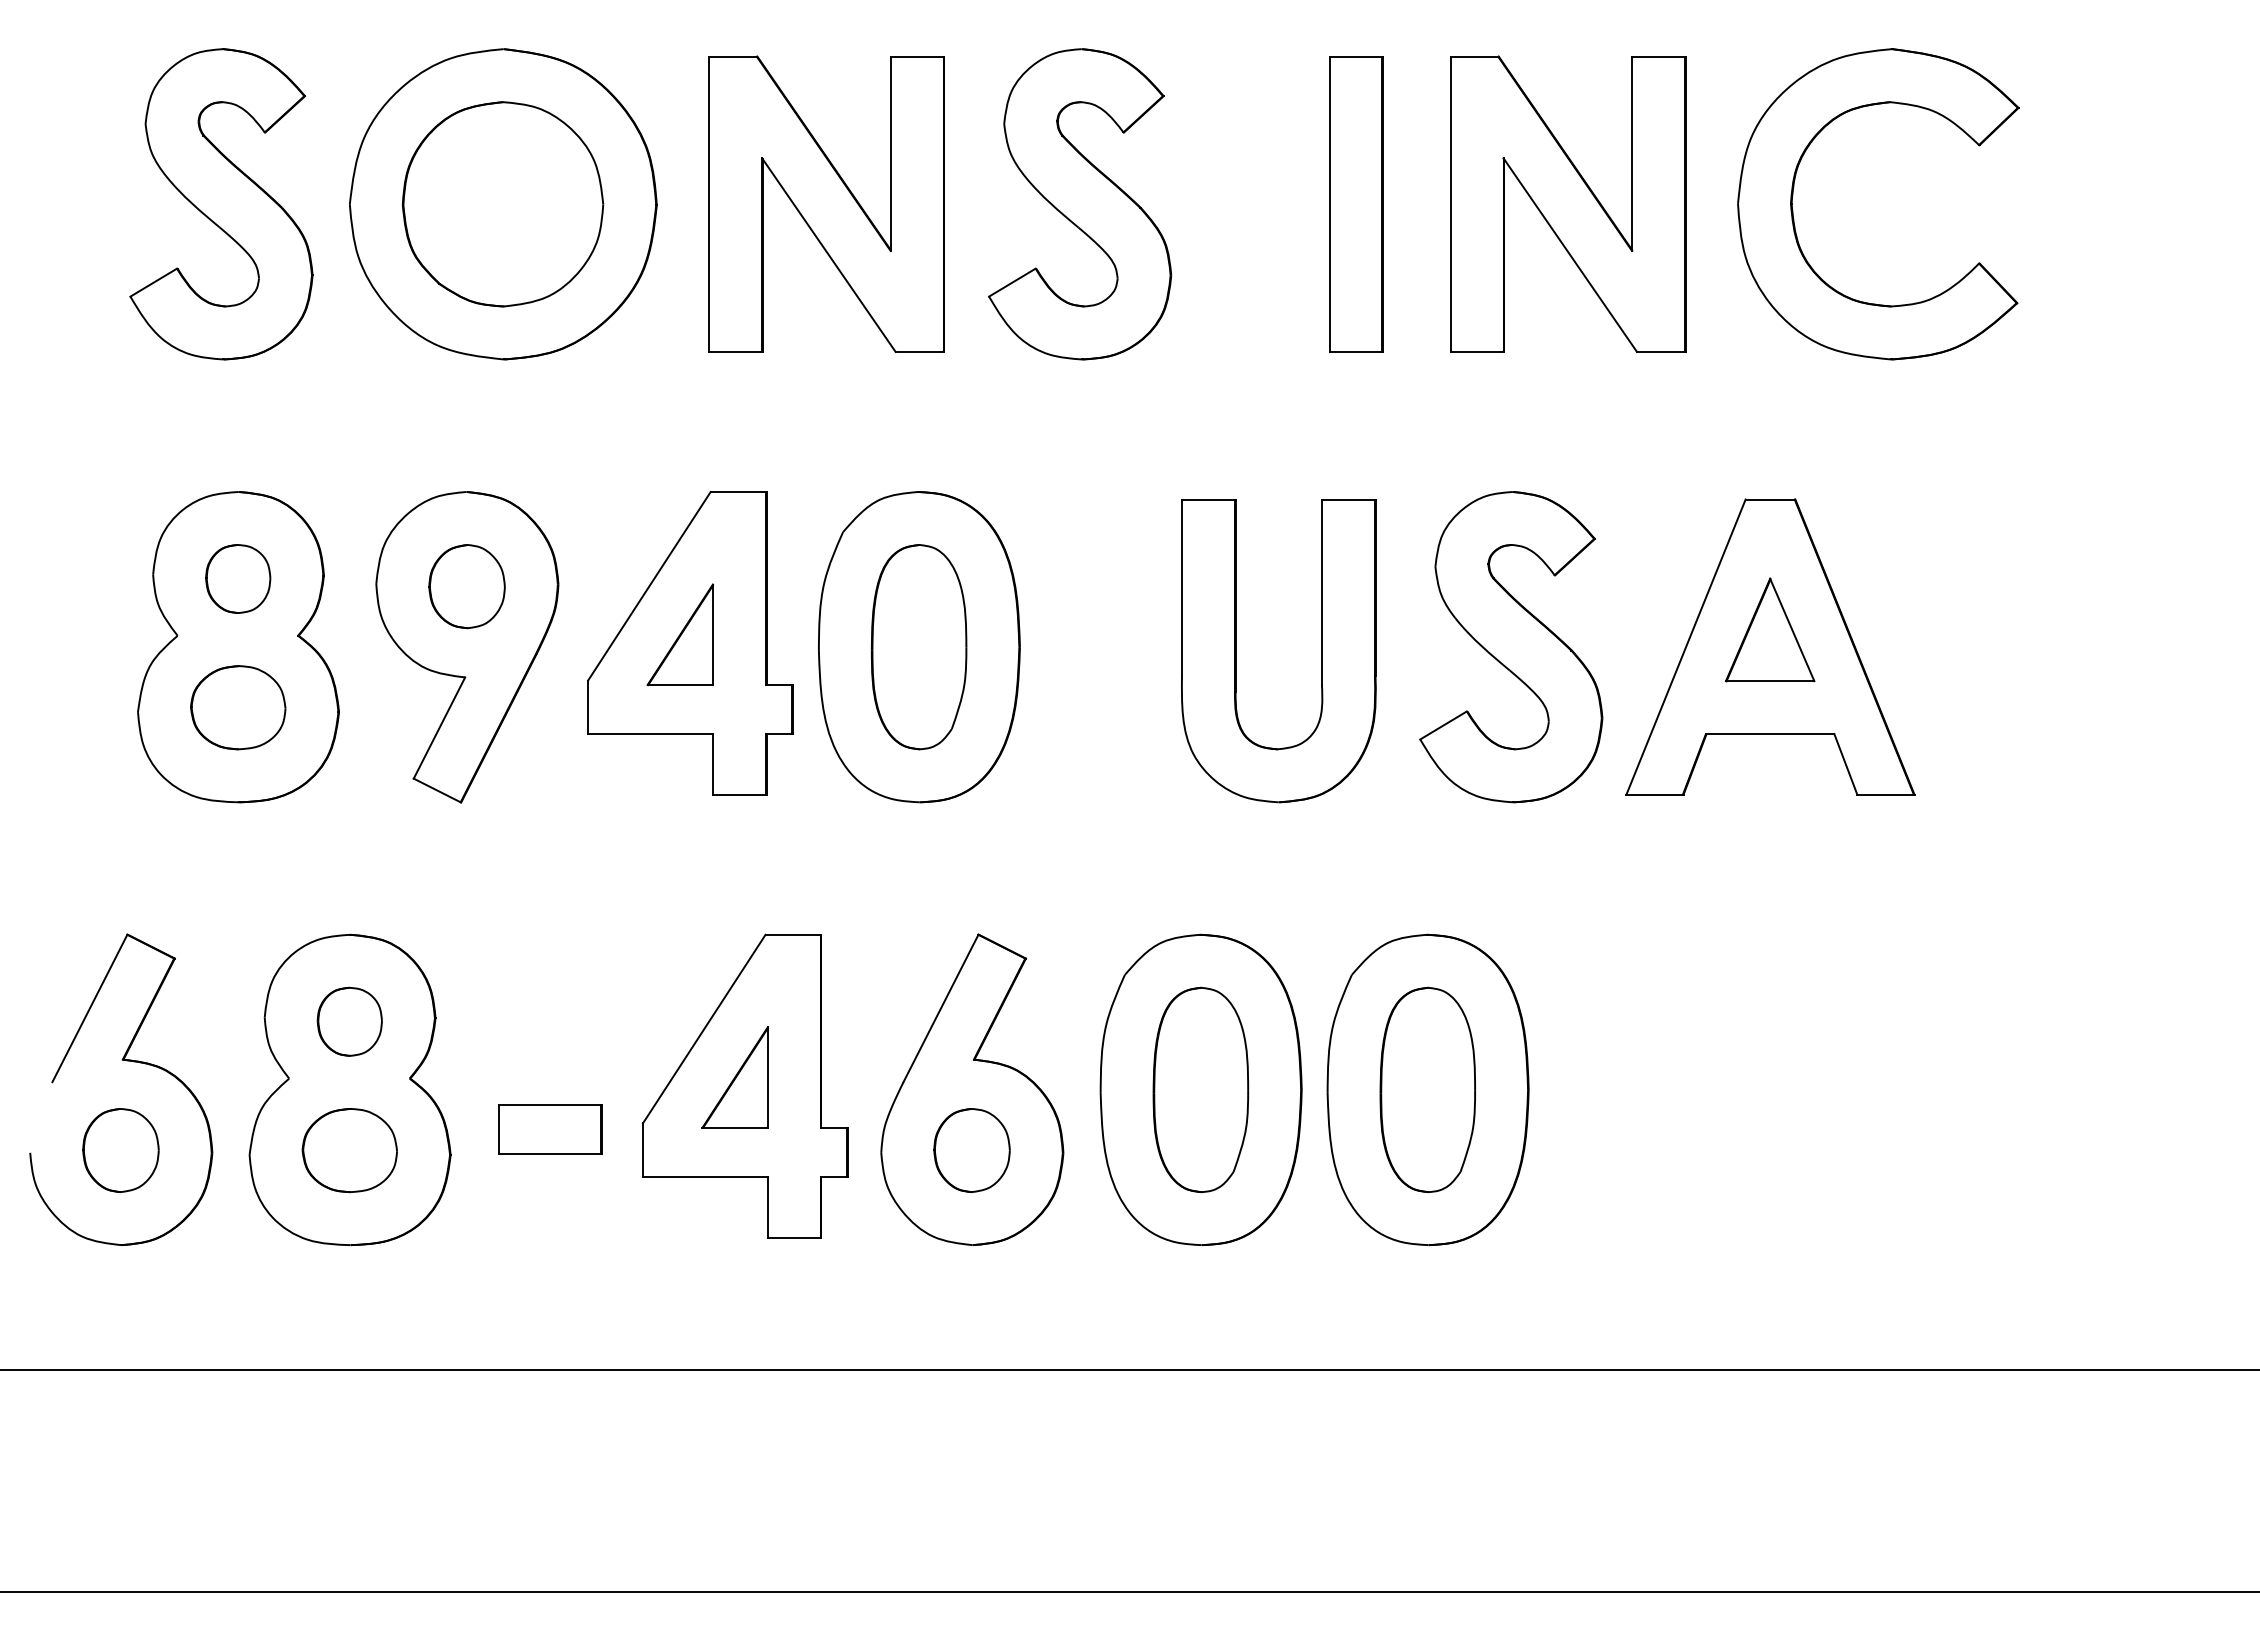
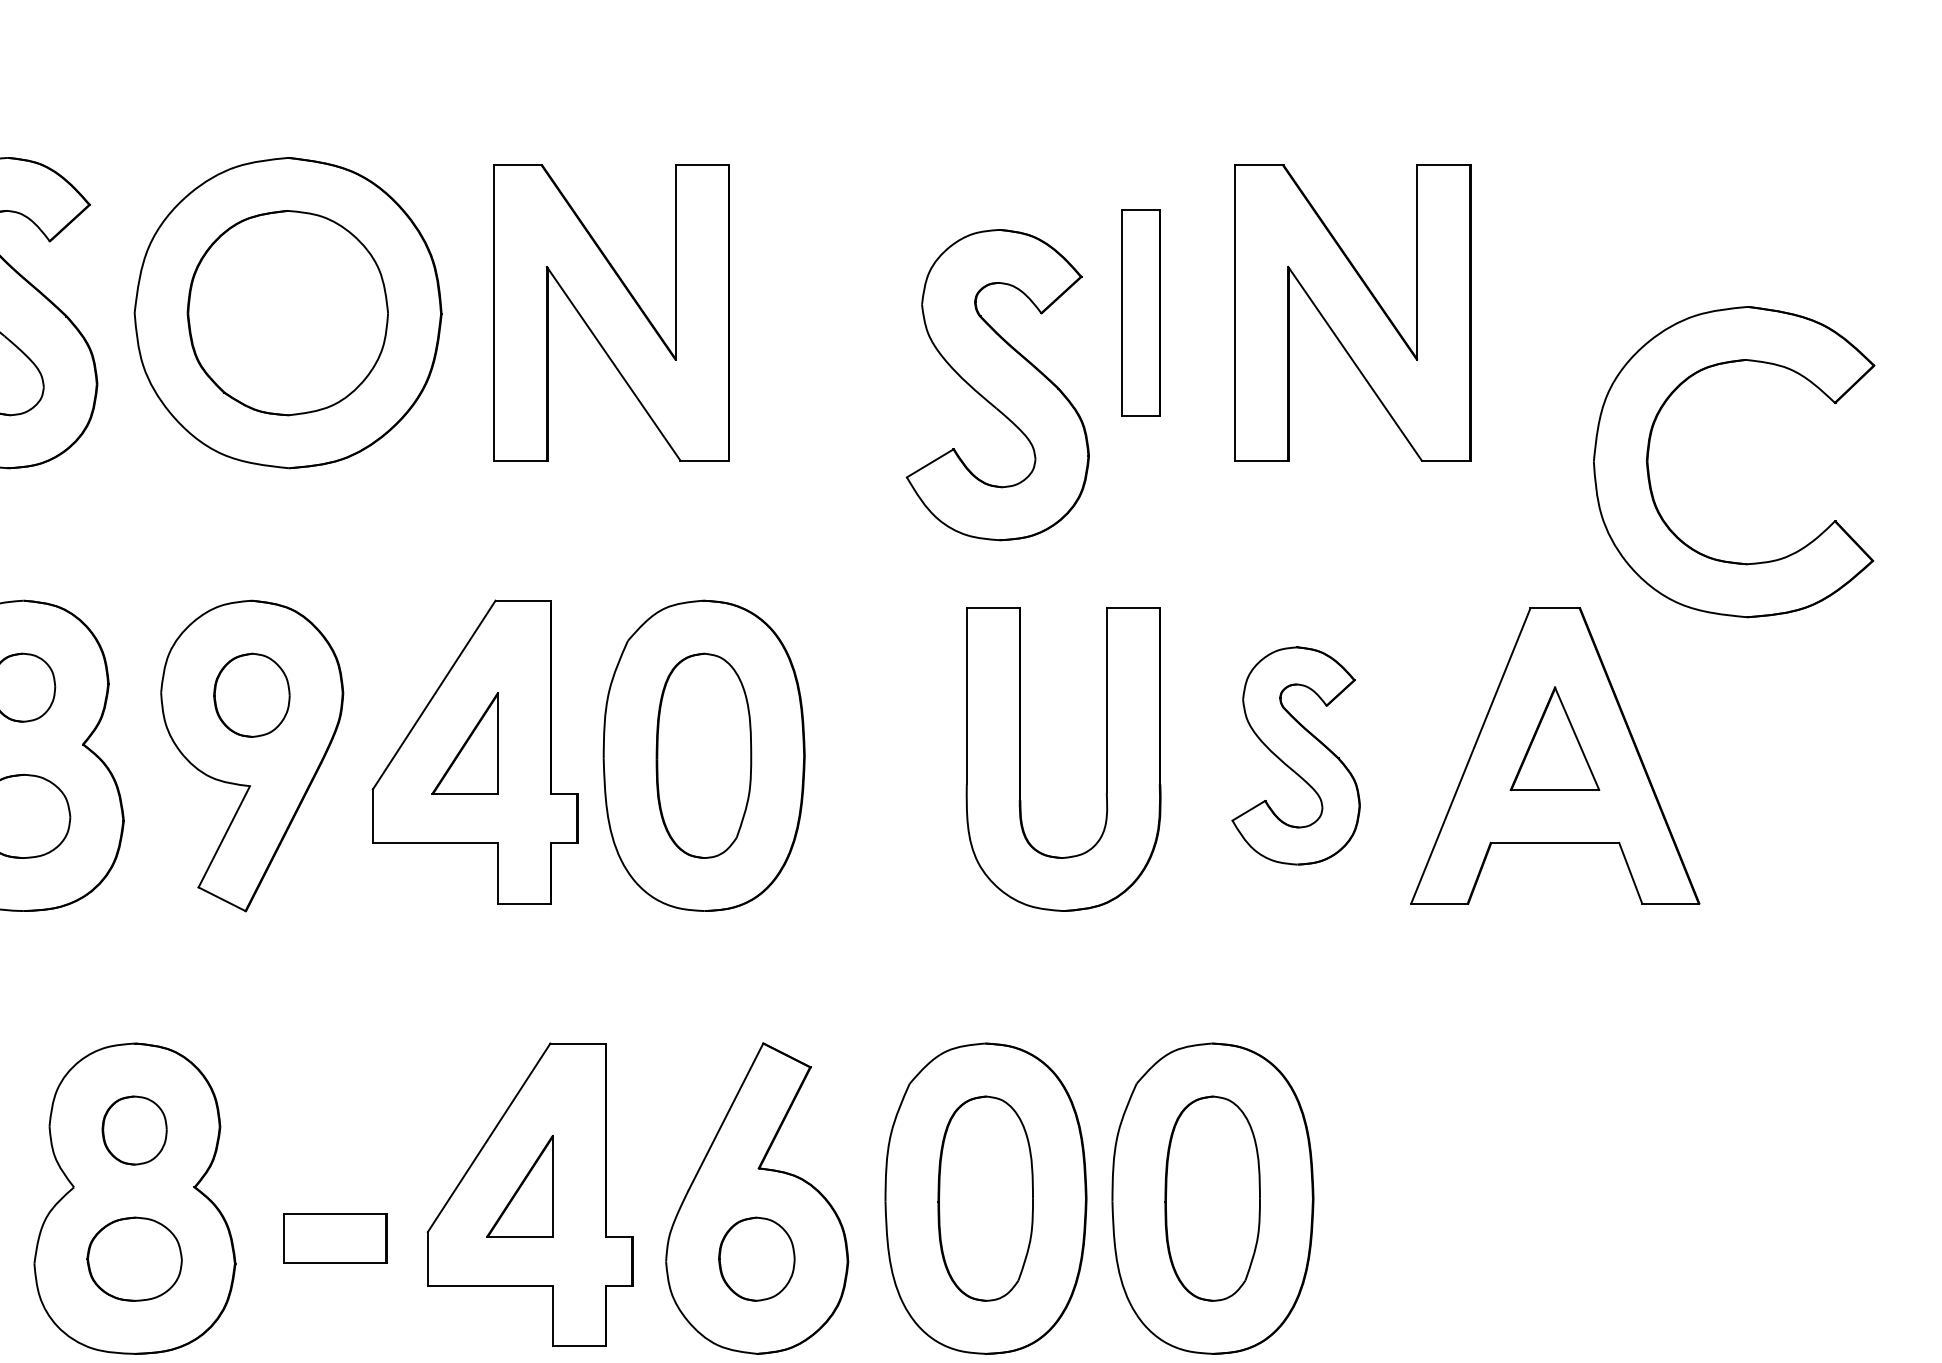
part: (1080, 204) -> (998, 385), moved
part: (1356, 204) -> (1141, 313), size x0.7
part: (1793, 210) -> (1649, 468), moved
part: (1511, 647) -> (1296, 756), size x0.7

